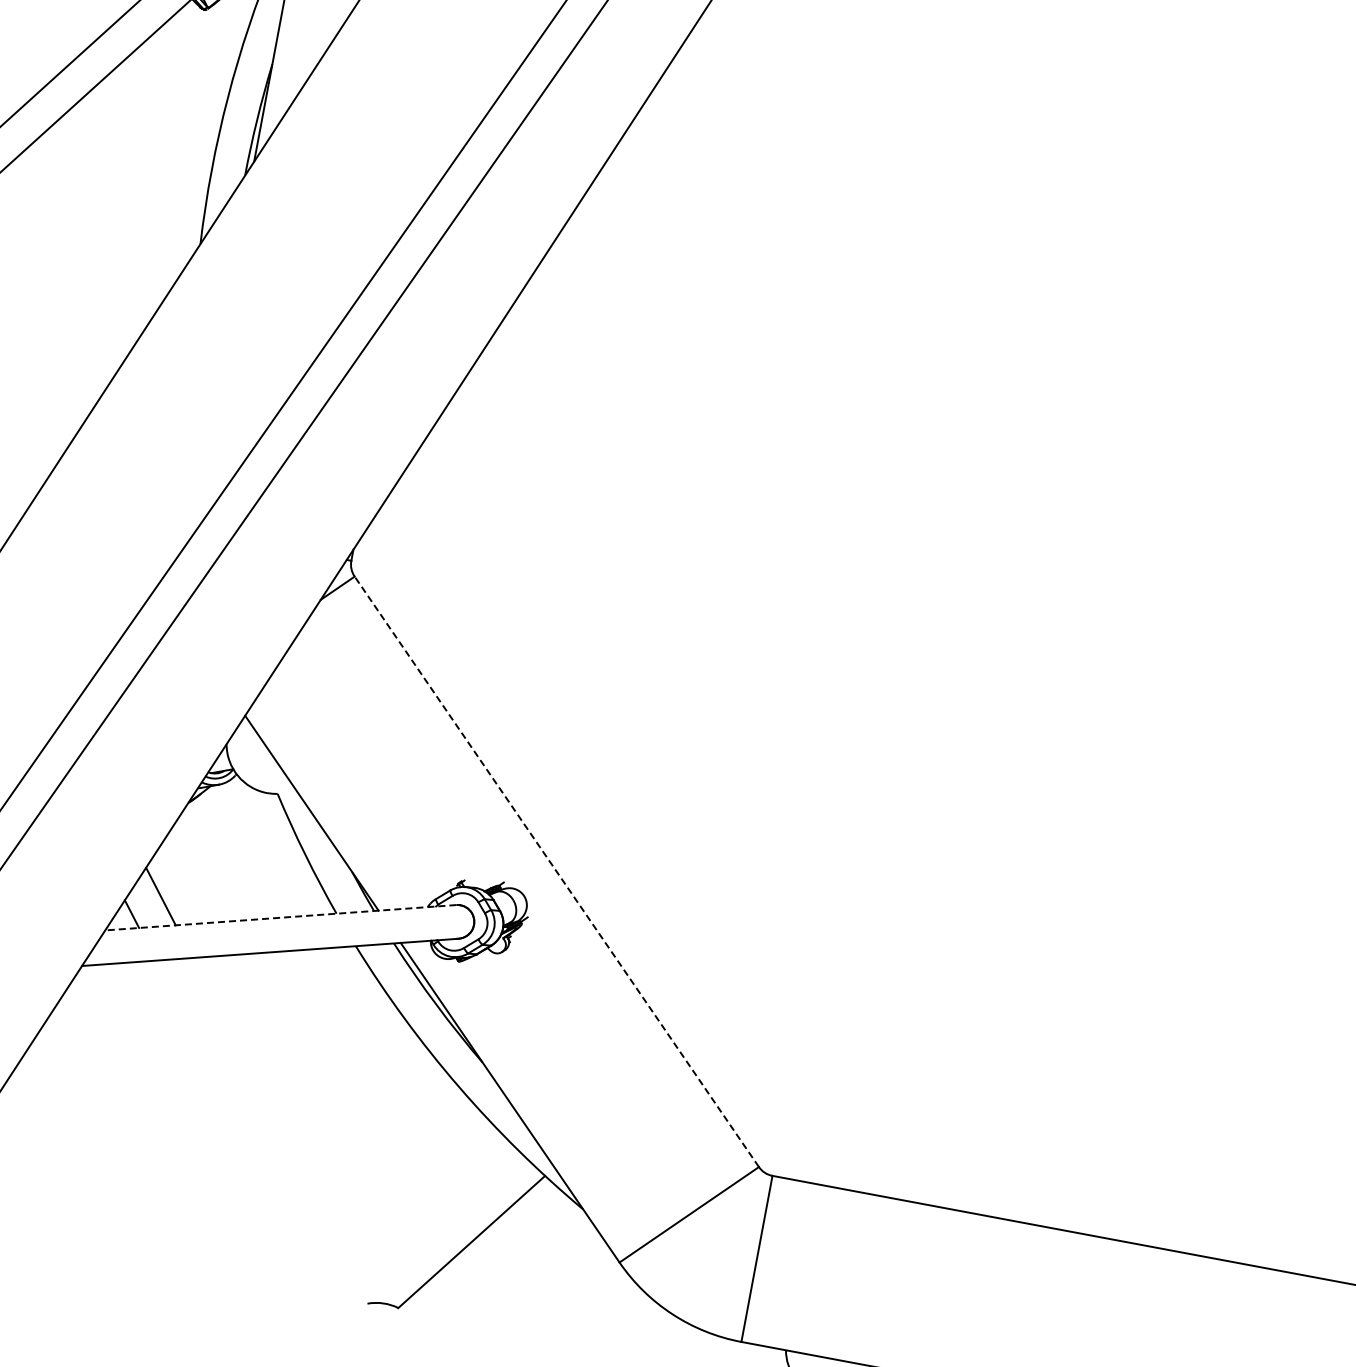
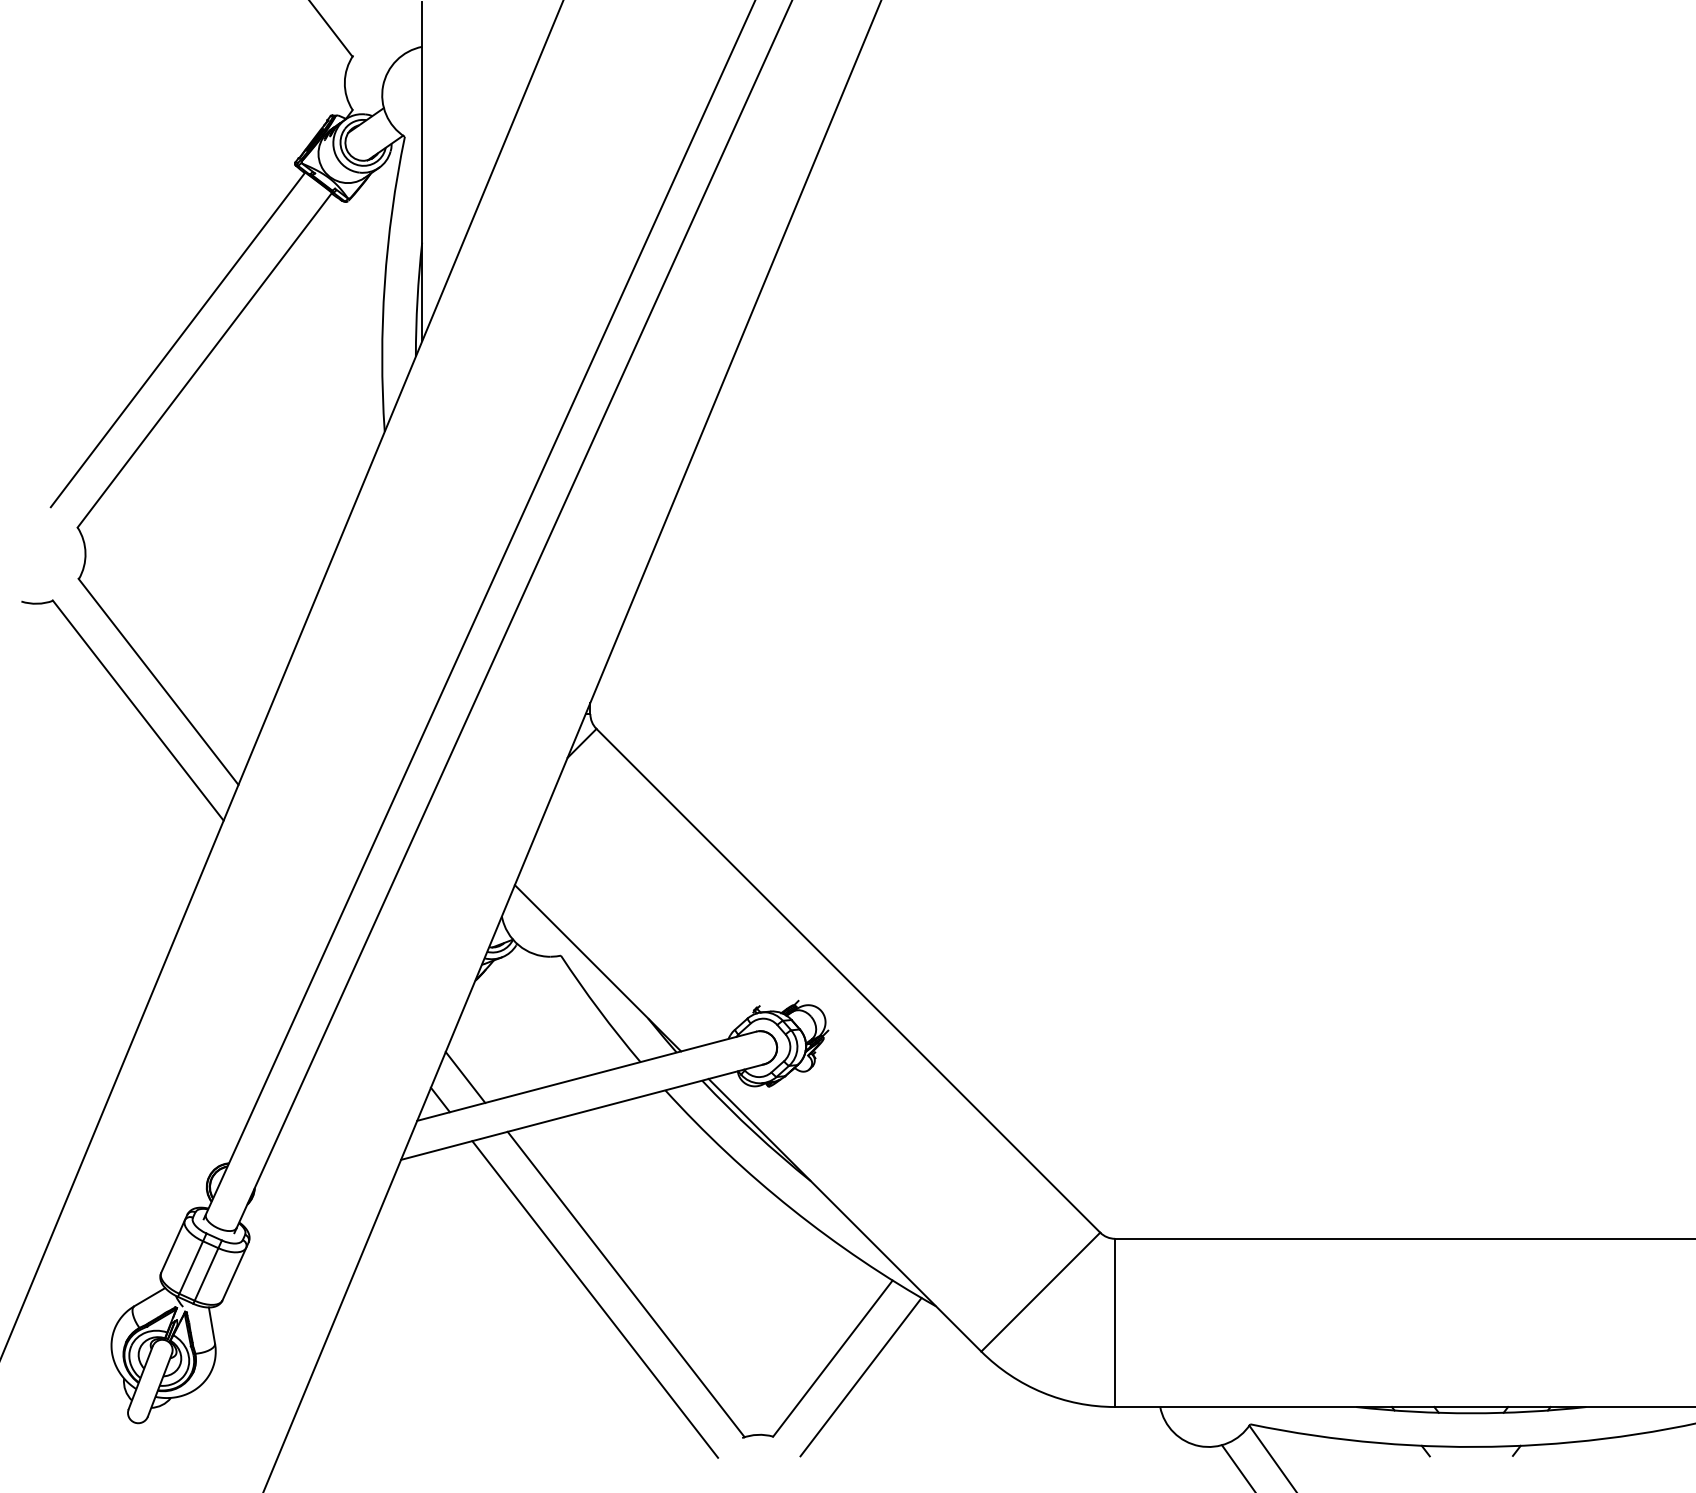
line: (556, 871) -> (848, 980), dashed -> solid
line: (280, 917) -> (586, 1076), dashed -> solid
line: (280, 1130) -> (625, 1284), added
line: (248, 1139) -> (595, 1299), added
line: (495, 1265) -> (860, 1377), added

